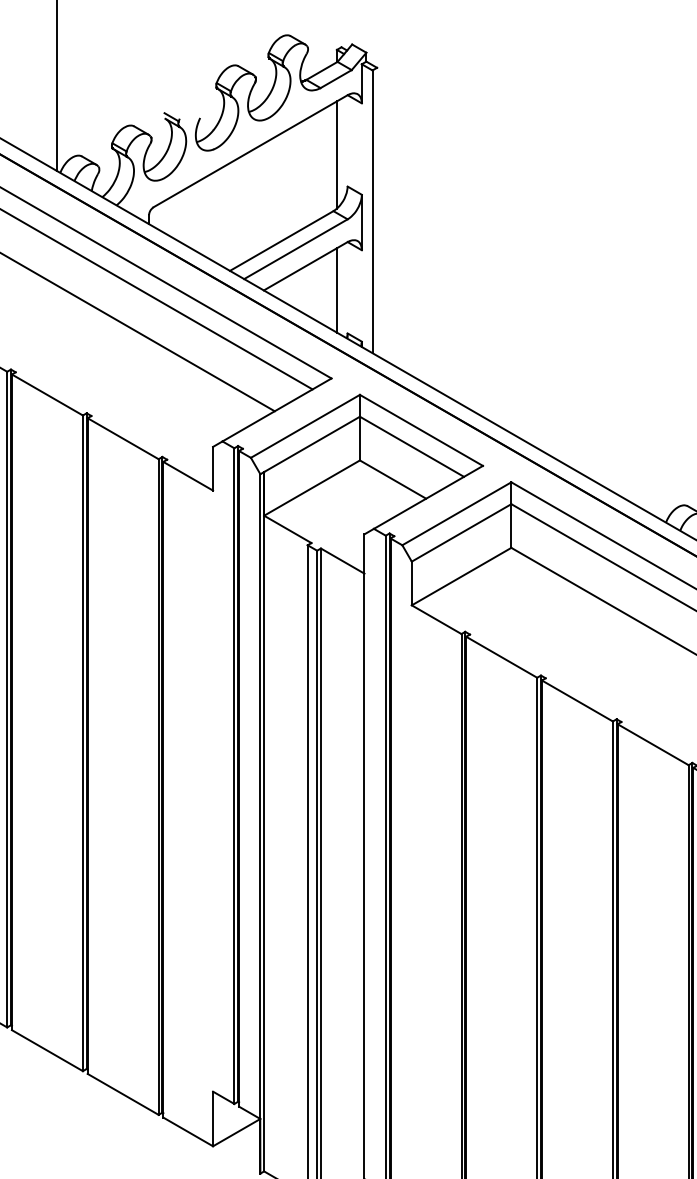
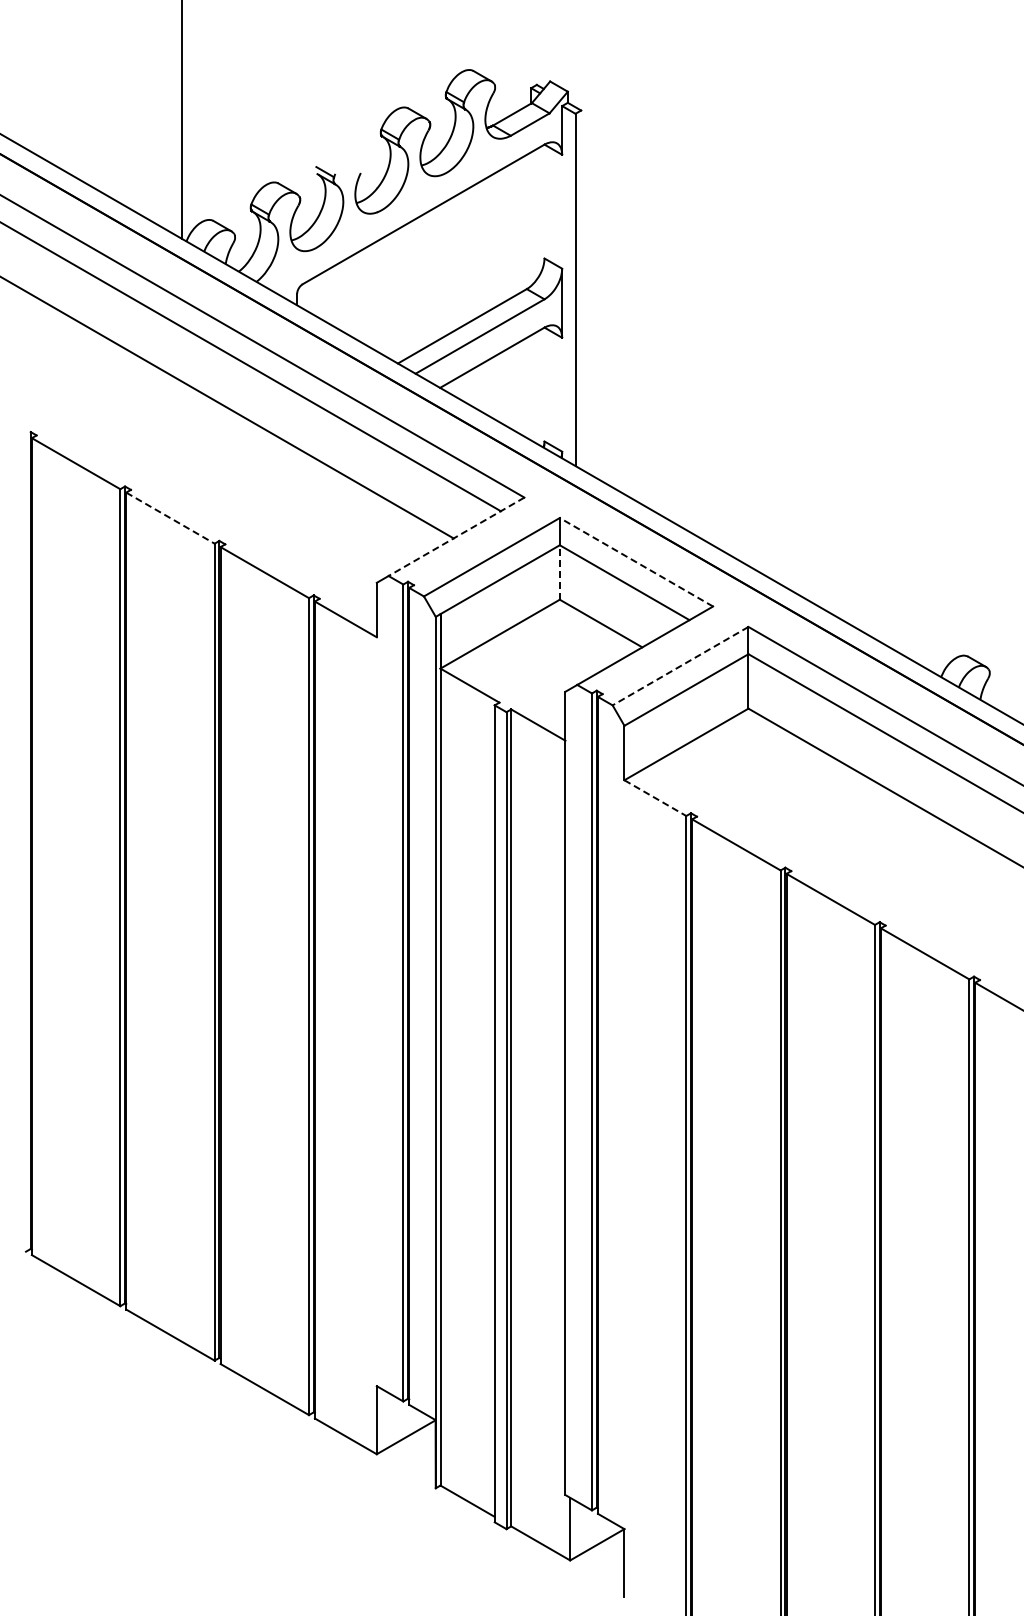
line: (337, 154) -> (531, 218), removed
line: (337, 290) -> (531, 387), removed
line: (47, 395) -> (170, 518), solid -> dashed
line: (277, 410) -> (456, 537), solid -> dashed
line: (421, 430) -> (636, 562), solid -> dashed
line: (359, 437) -> (559, 571), solid -> dashed
line: (456, 514) -> (680, 666), solid -> dashed
line: (436, 619) -> (655, 798), solid -> dashed

